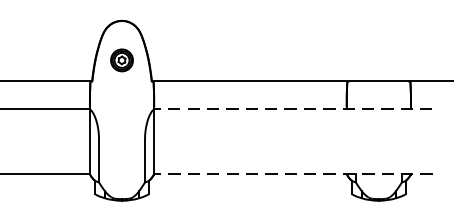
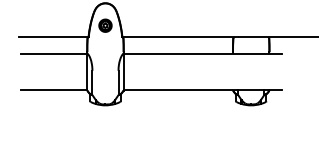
line: (292, 109) -> (202, 53), dashed -> solid
line: (292, 174) -> (202, 90), dashed -> solid

